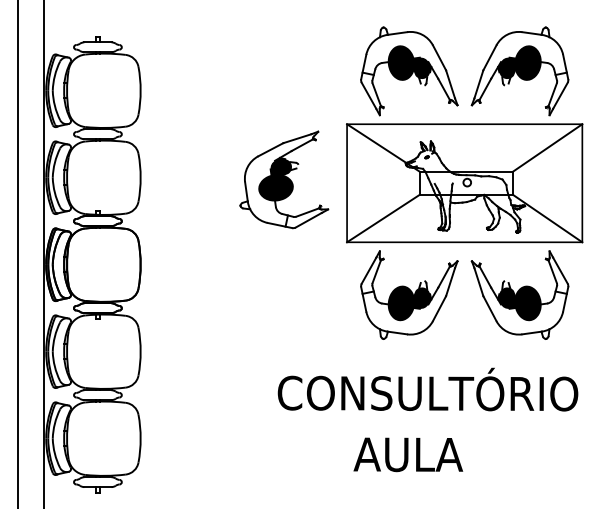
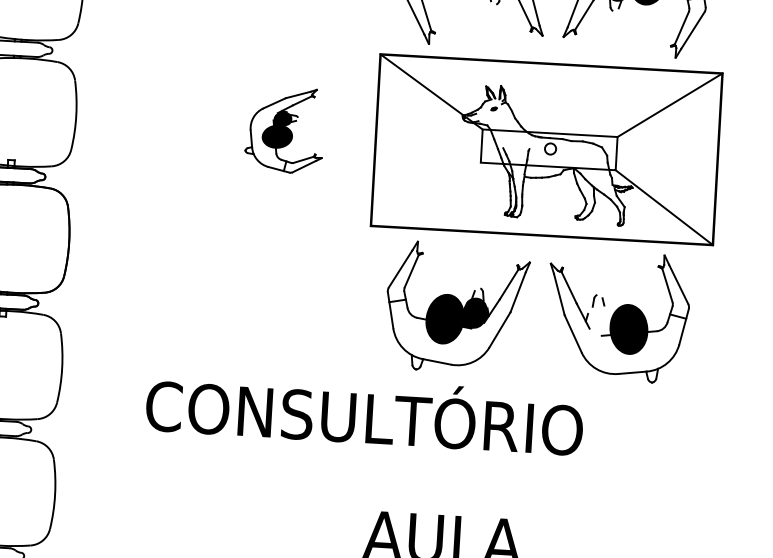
part: (284, 179) -> (285, 129), size x0.6
line: (383, 218) -> (425, 194), removed
fill: (507, 297) -> (599, 319), removed
text: (427, 389) -> (364, 412), moved

